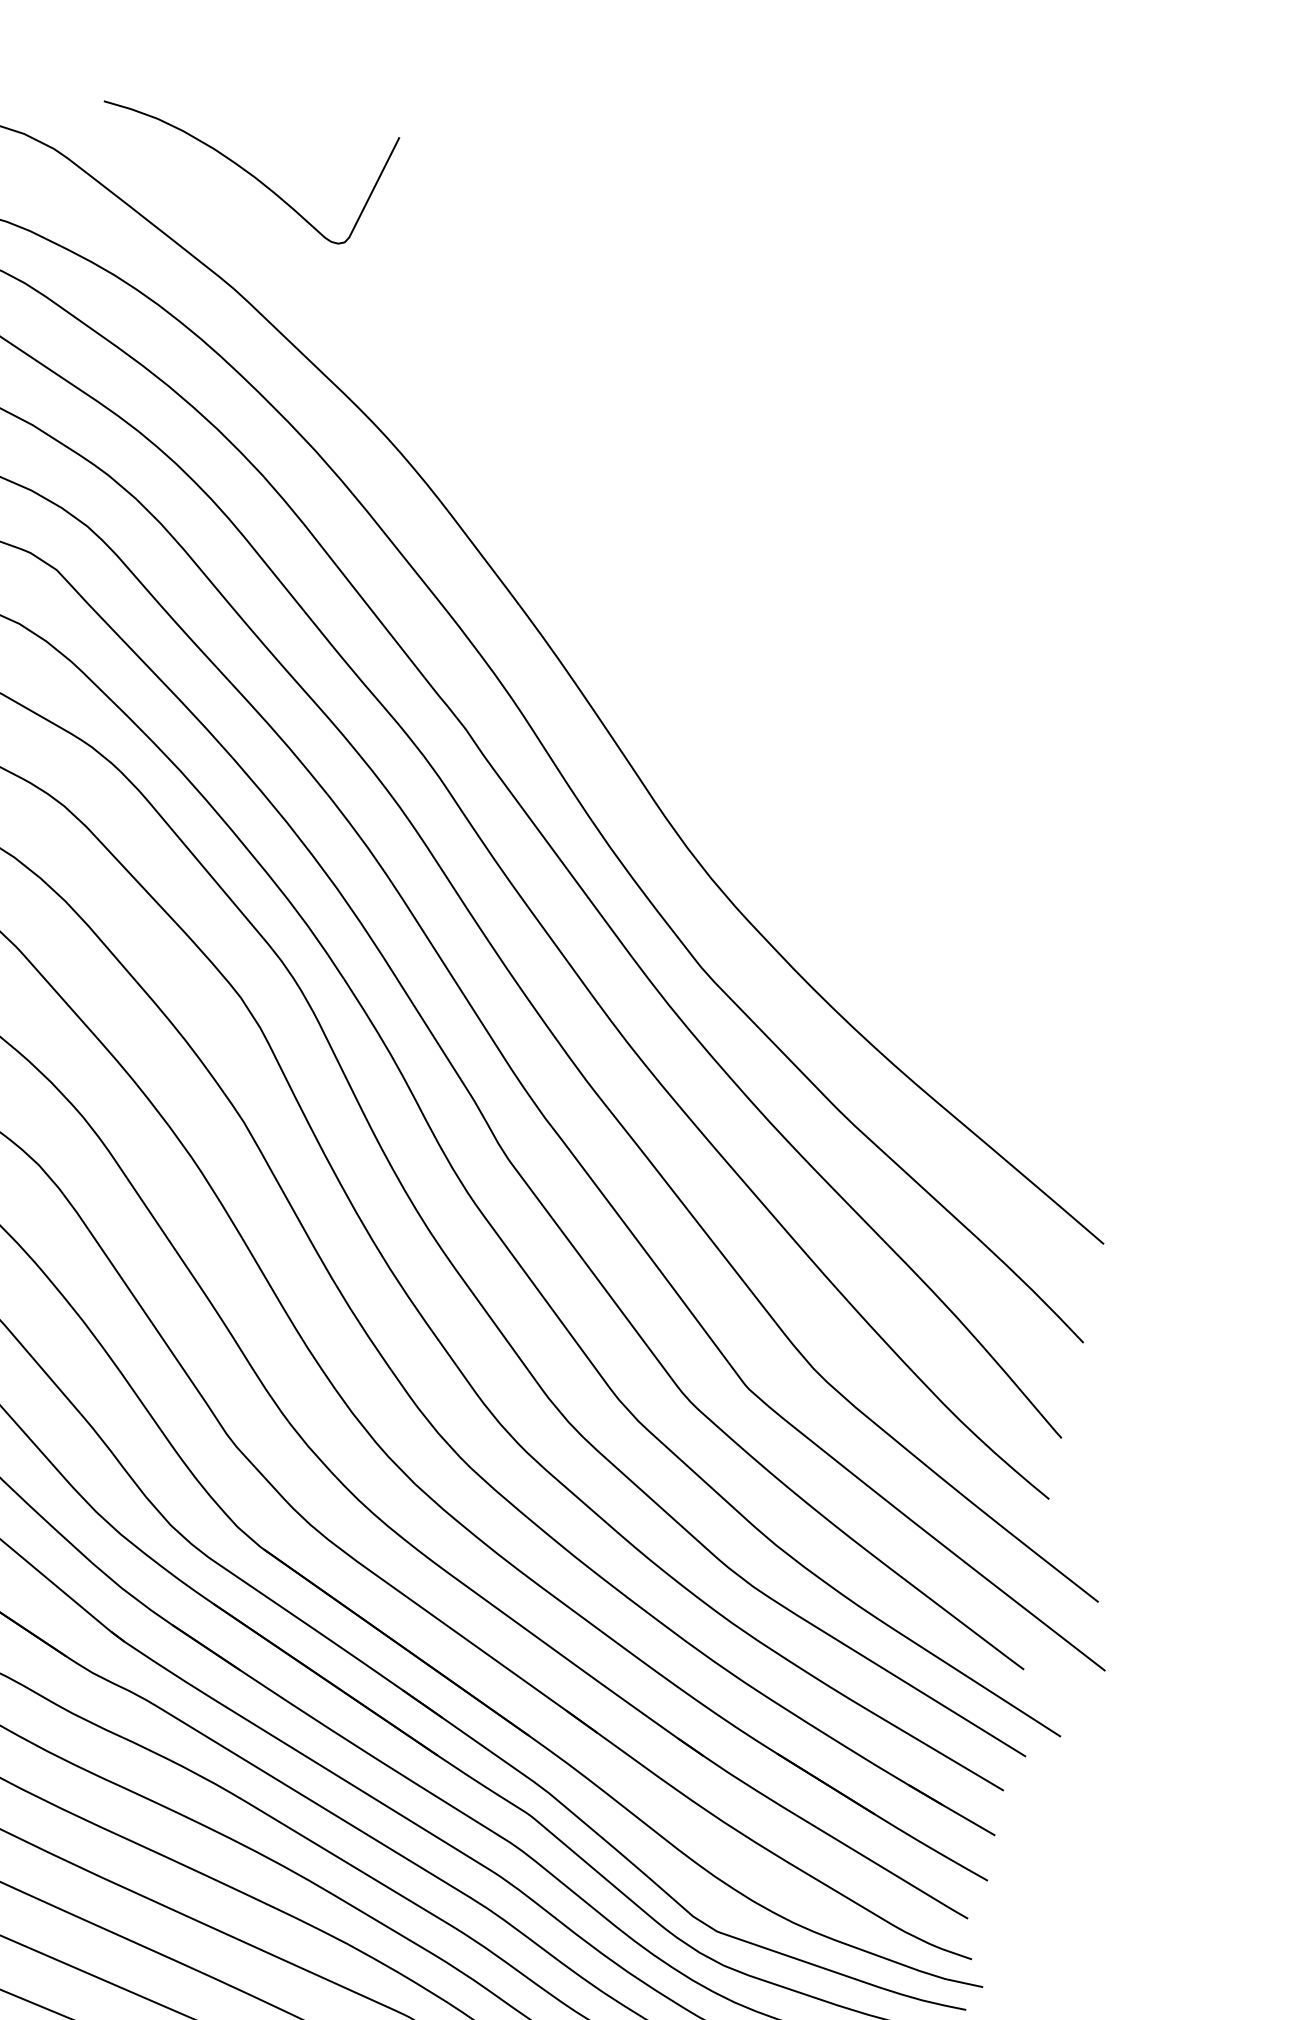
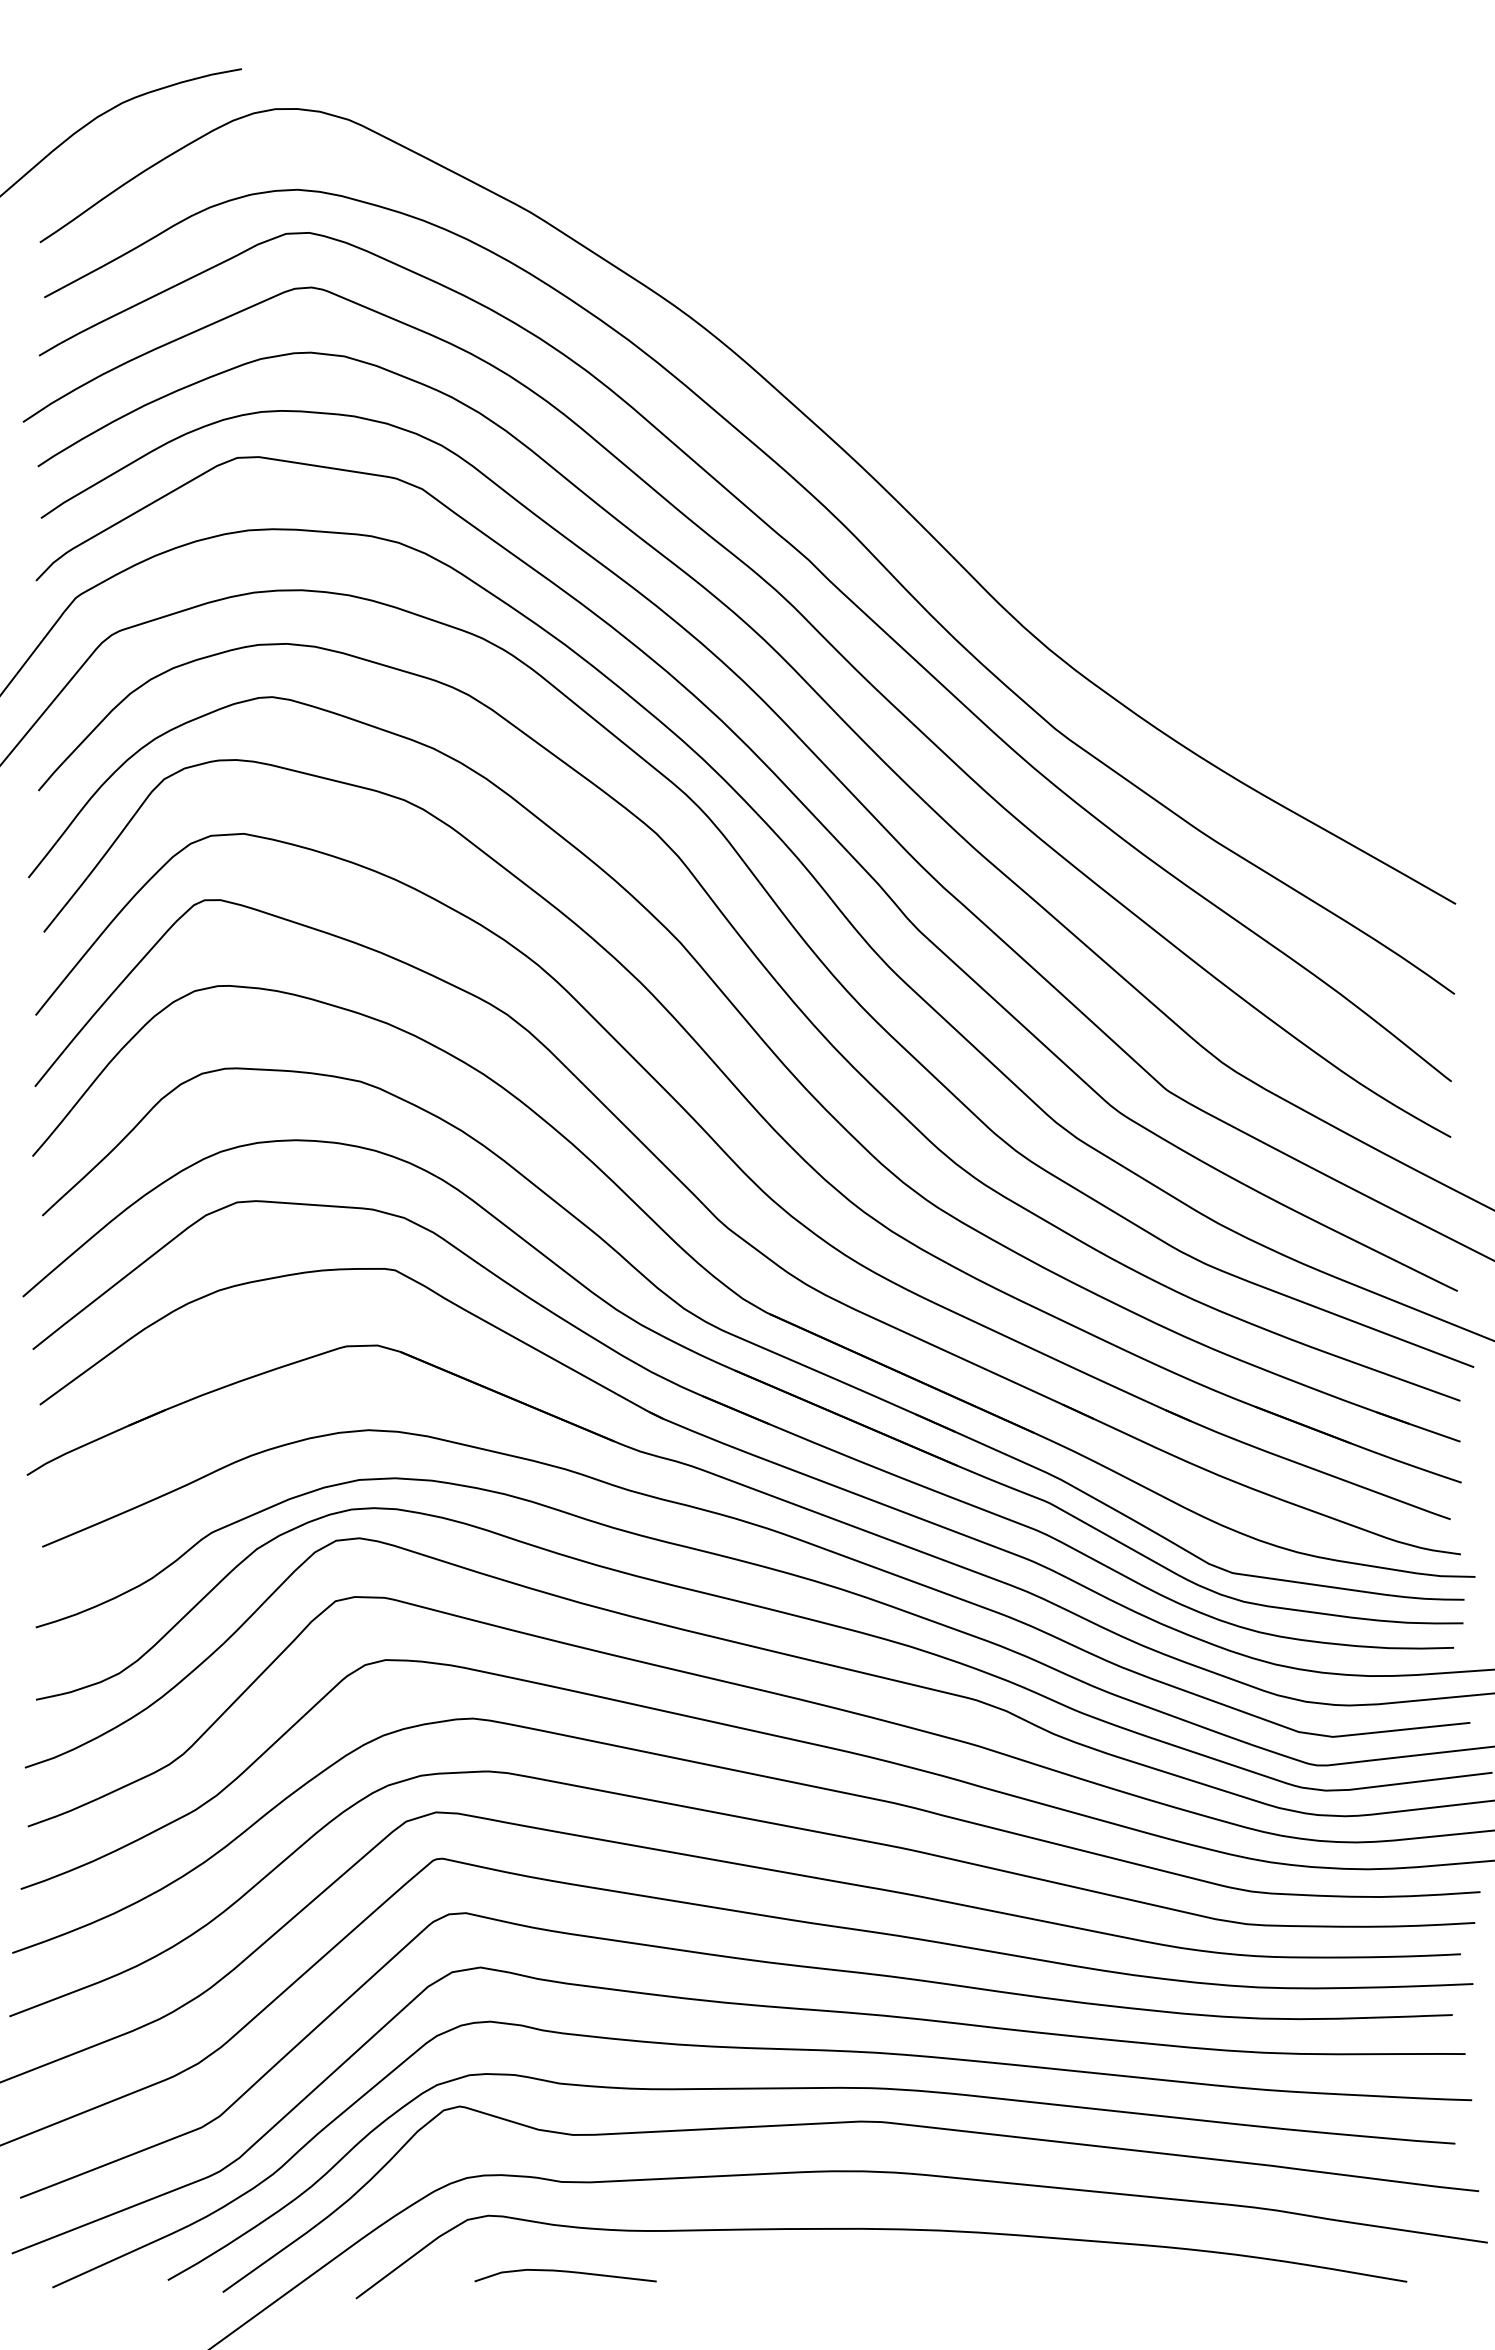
curve: (241, 166) -> (516, 103), removed

